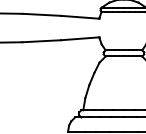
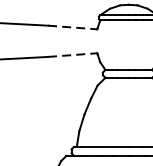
line: (80, 17) -> (73, 27), solid -> dashed
line: (80, 38) -> (73, 54), solid -> dashed

